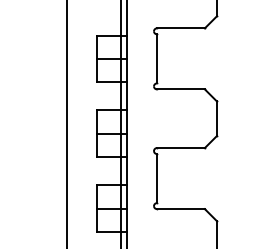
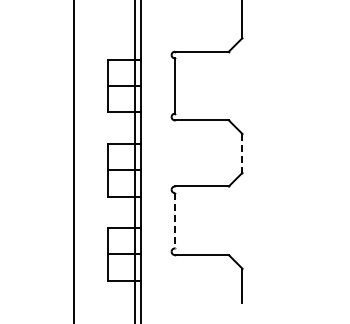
line: (216, 118) -> (242, 153), solid -> dashed
line: (157, 178) -> (175, 220), solid -> dashed

